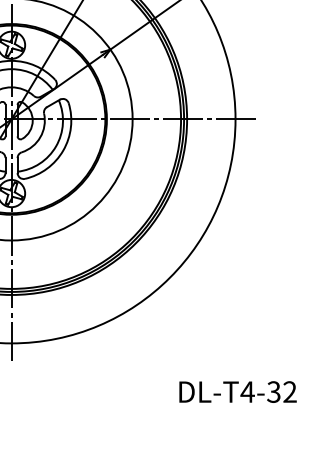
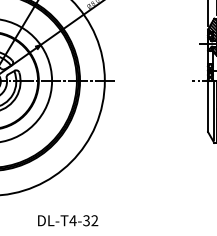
text: (238, 391) -> (68, 220), moved

